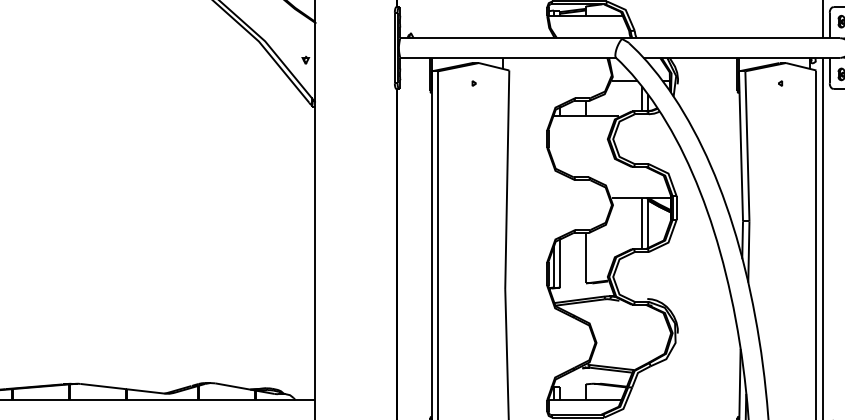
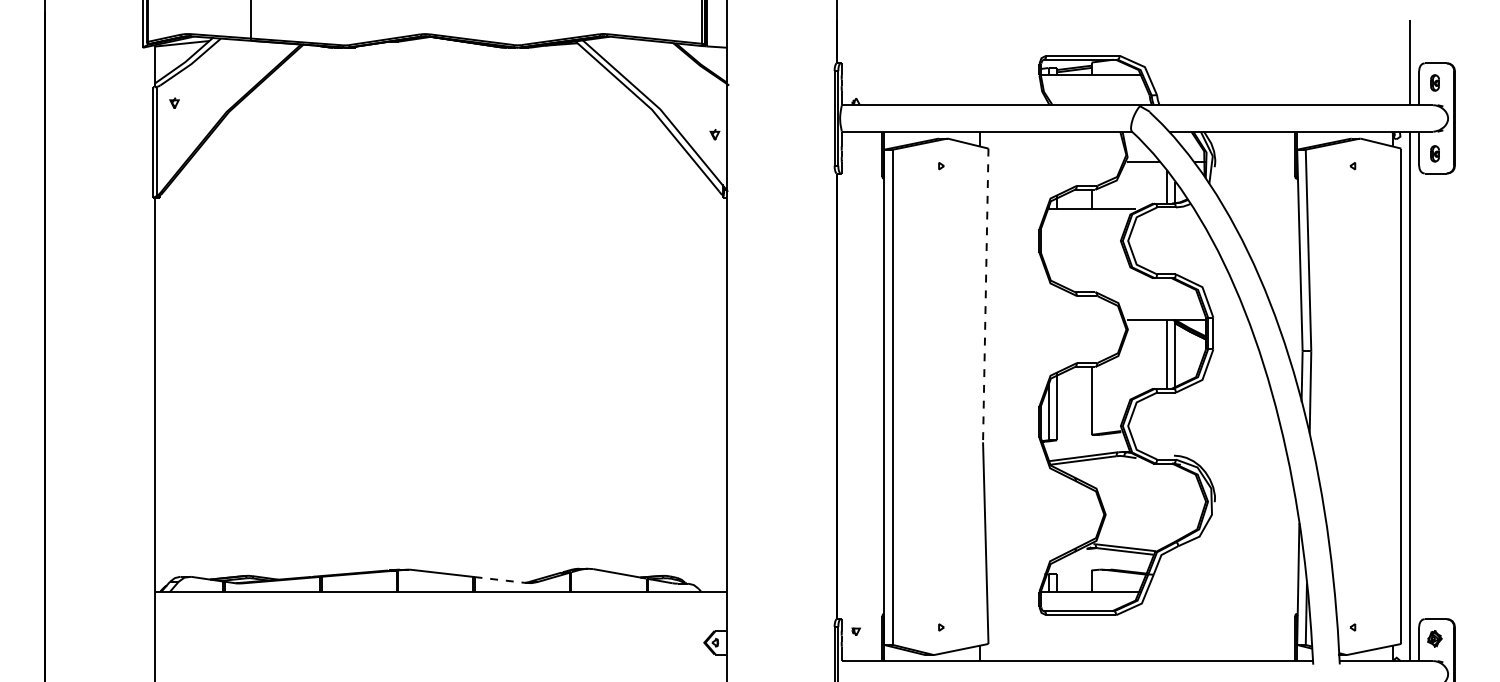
line: (507, 179) -> (985, 295), solid -> dashed
line: (146, 391) -> (500, 580), solid -> dashed

